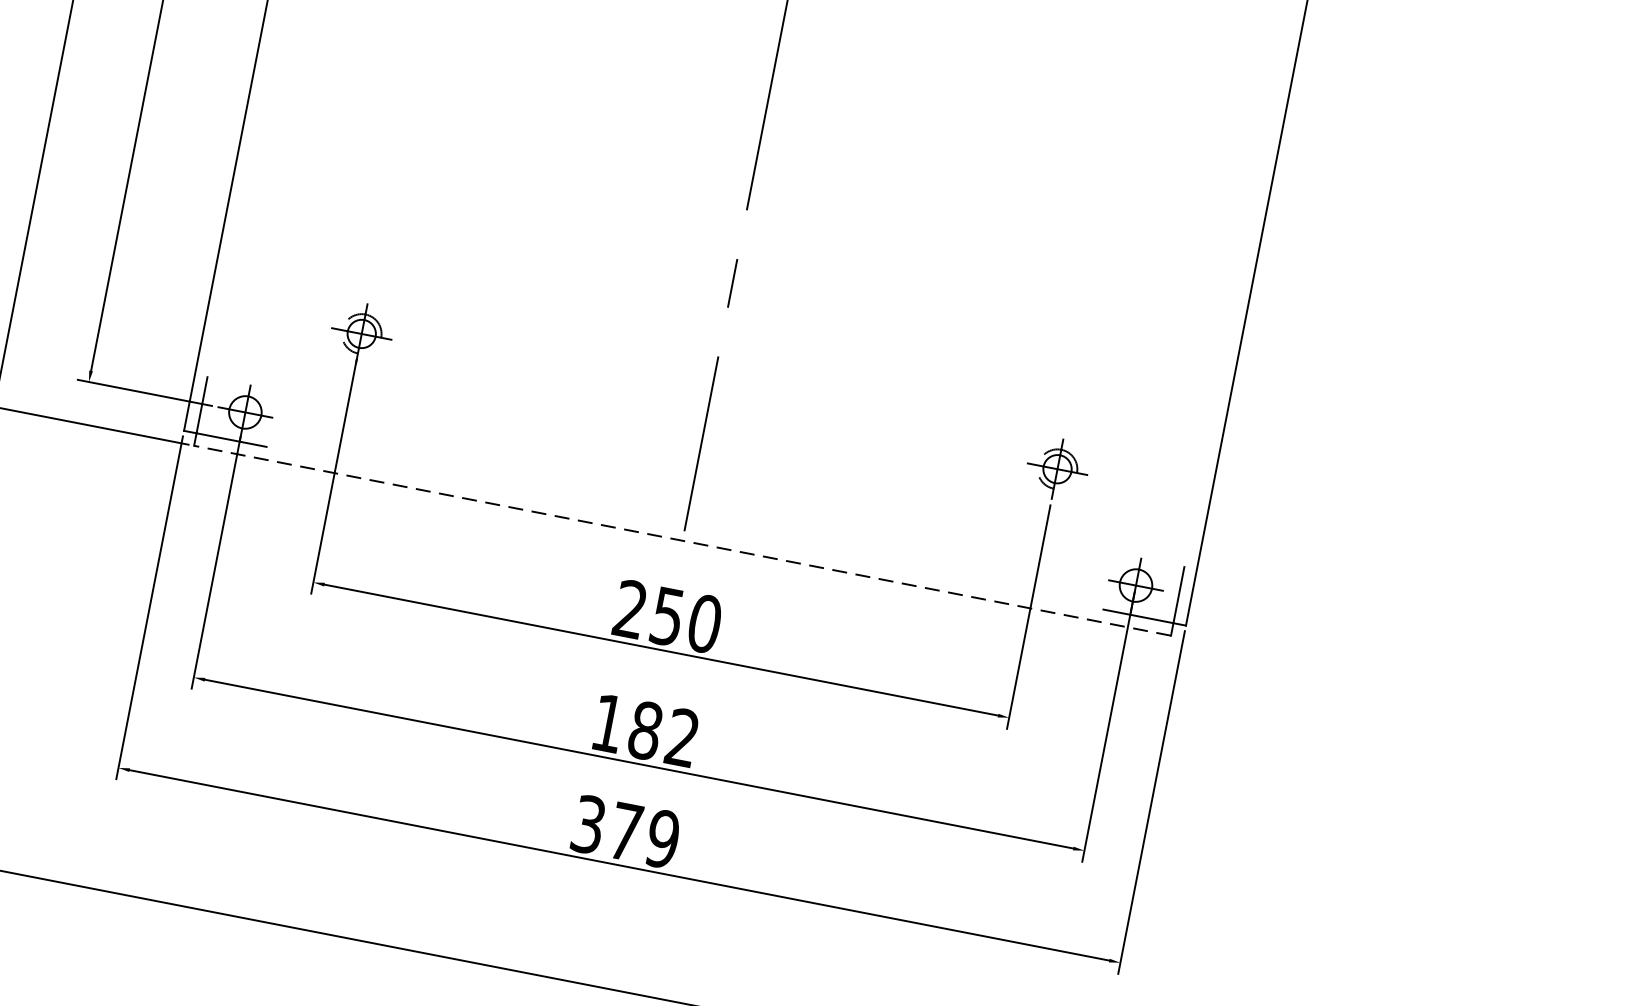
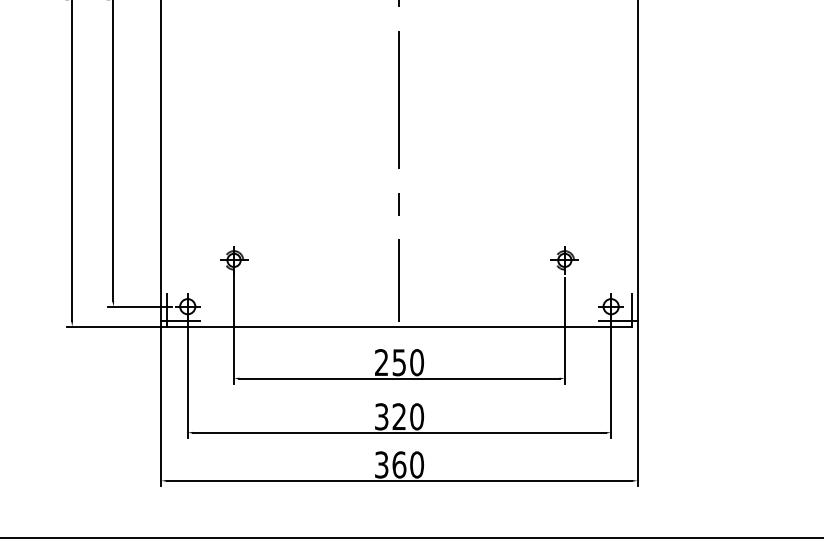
line: (680, 540) -> (398, 326), dashed -> solid
text: (645, 730) -> (399, 416), 182 -> 320
text: (643, 834) -> (407, 464), 379 -> 360

